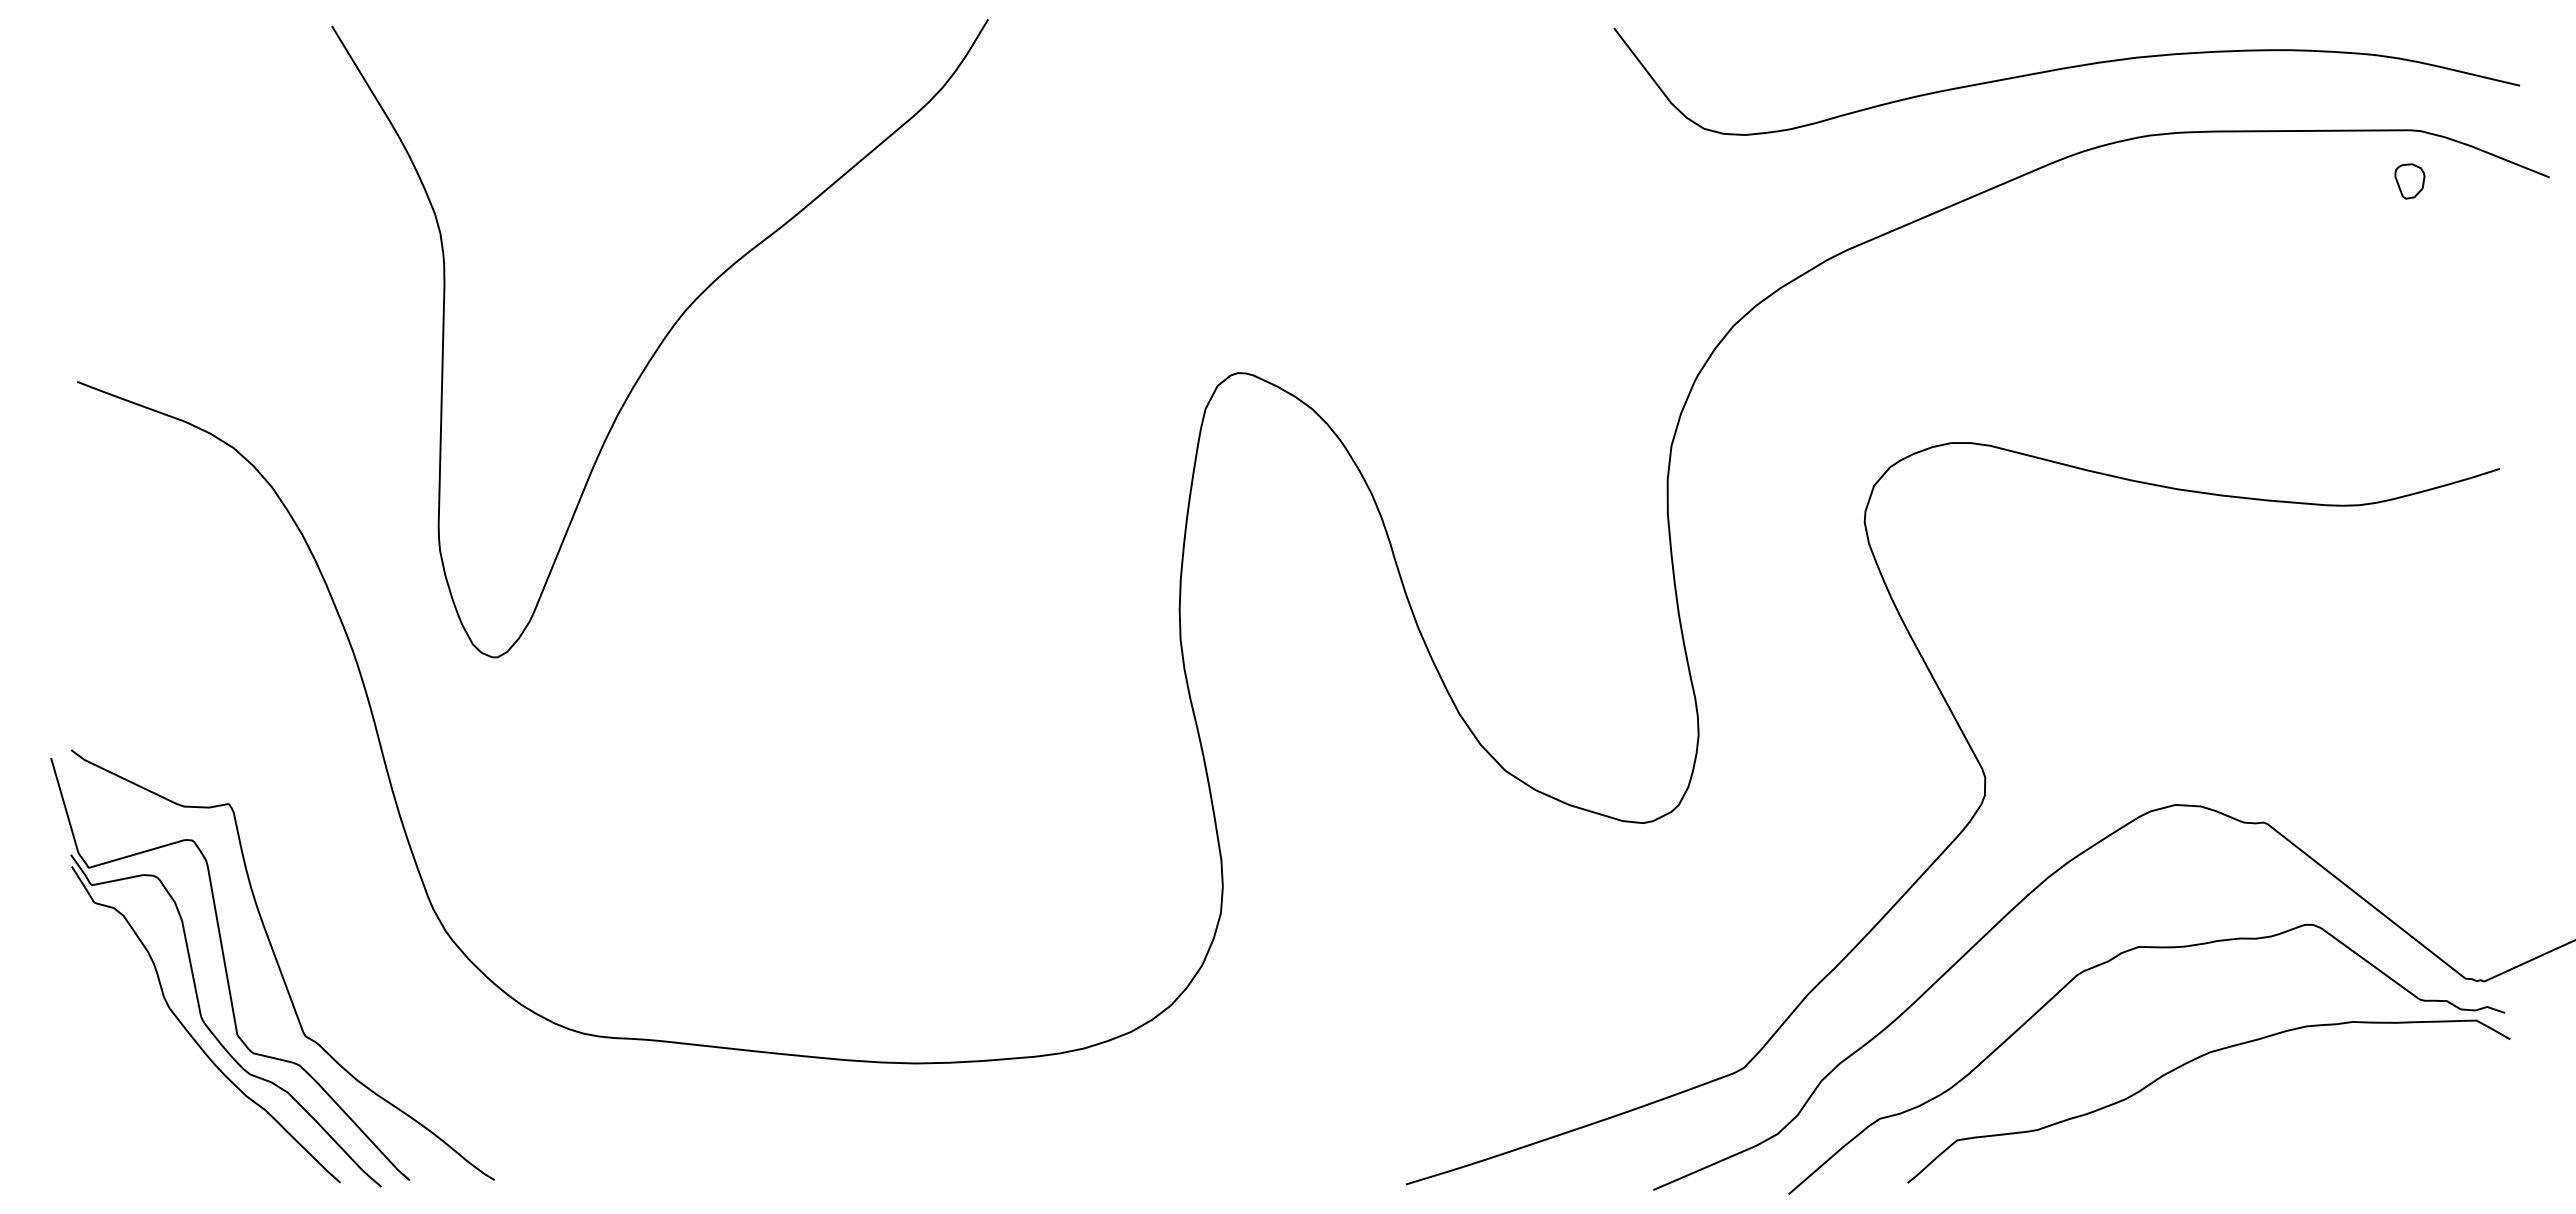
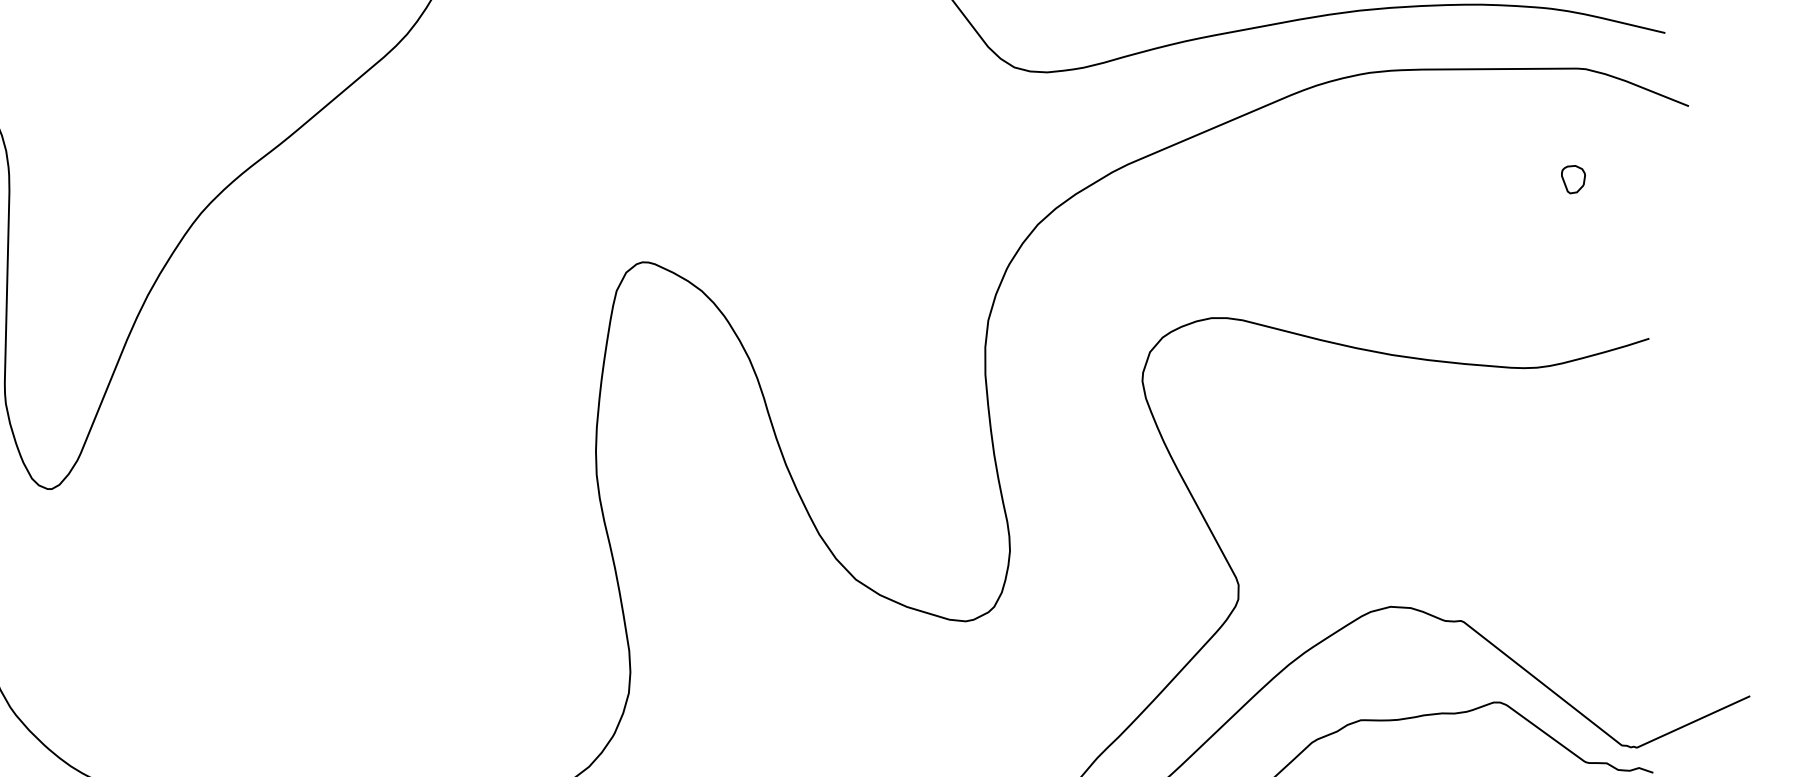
part: (2409, 181) -> (1573, 179), moved

